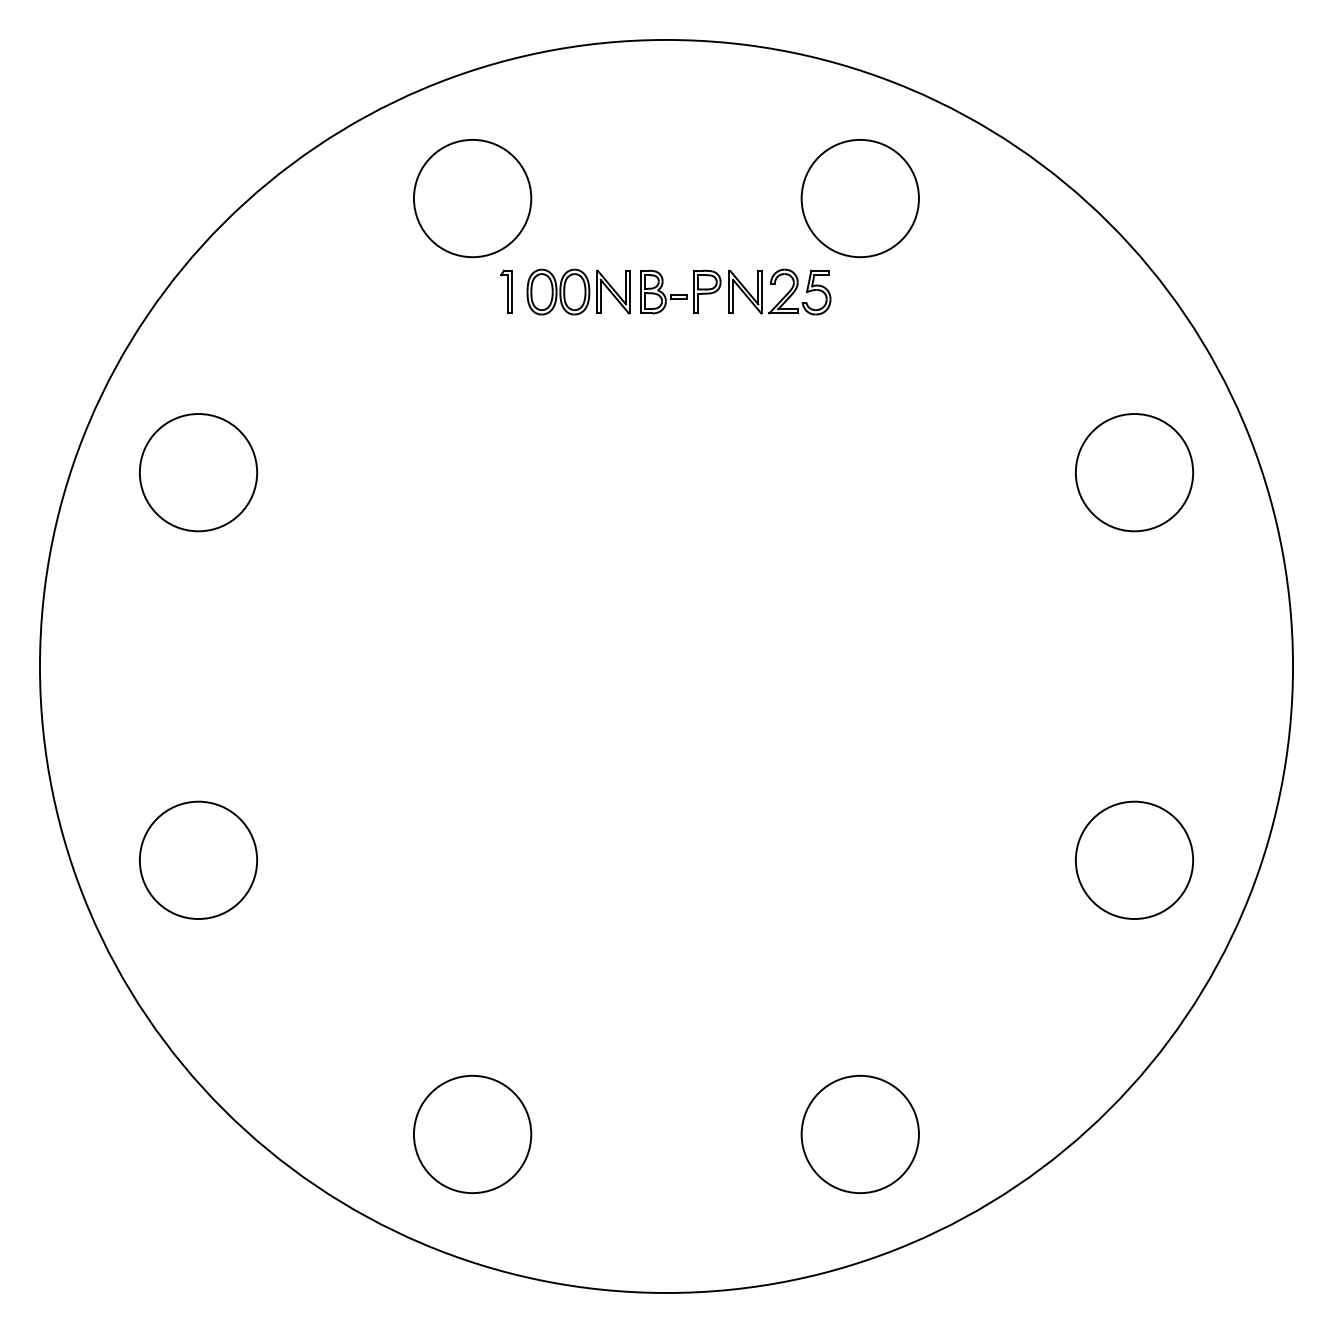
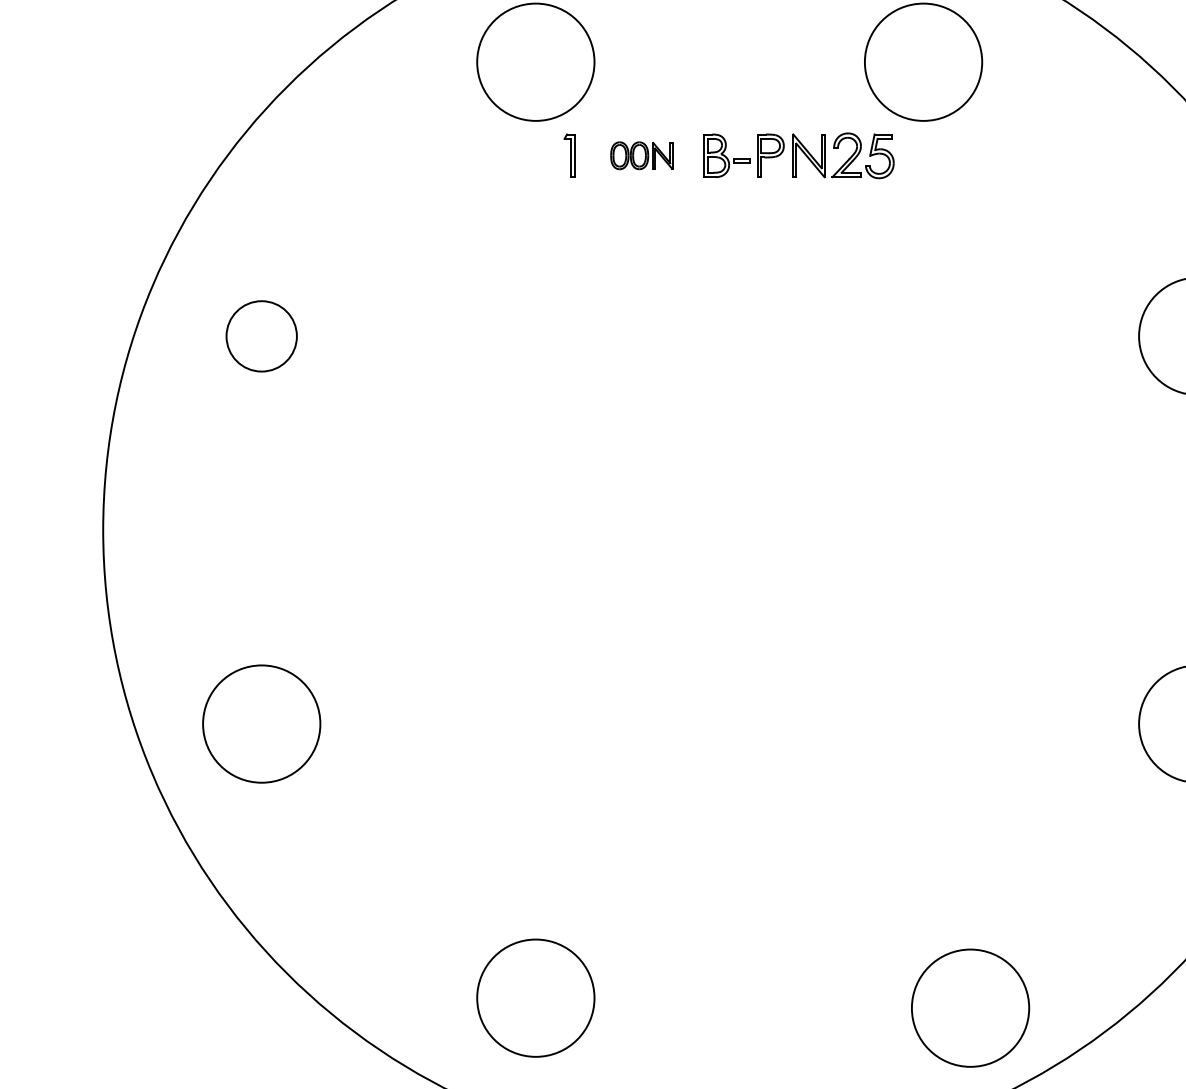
part: (578, 291) -> (641, 155), size x0.6
circle: (198, 472) -> (261, 336), size x0.6
circle: (859, 1133) -> (969, 1007), moved

